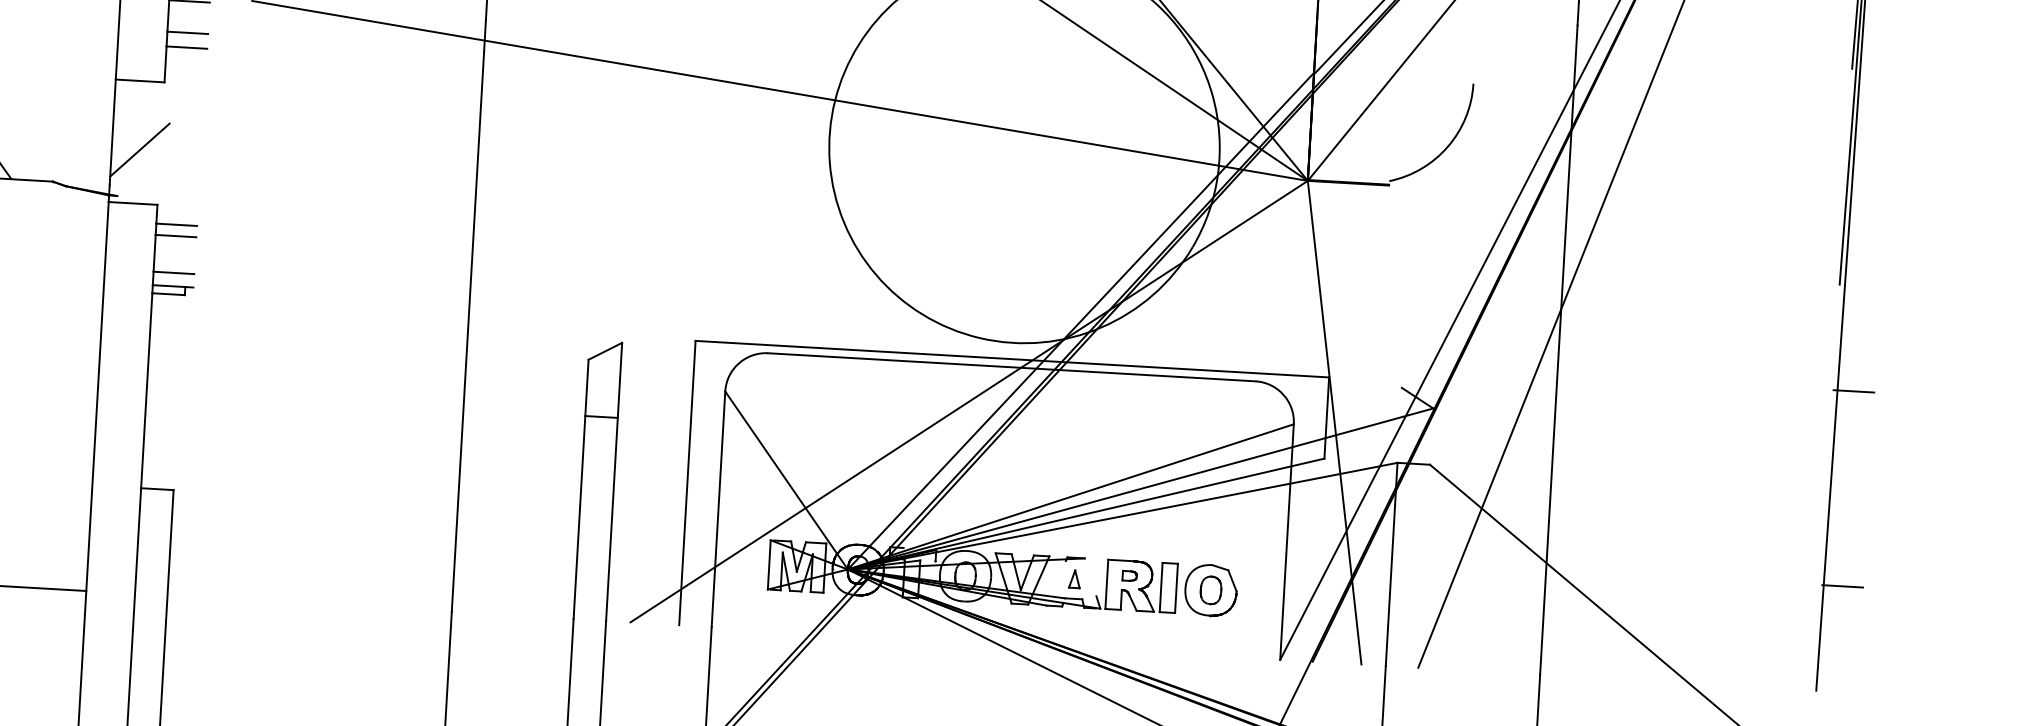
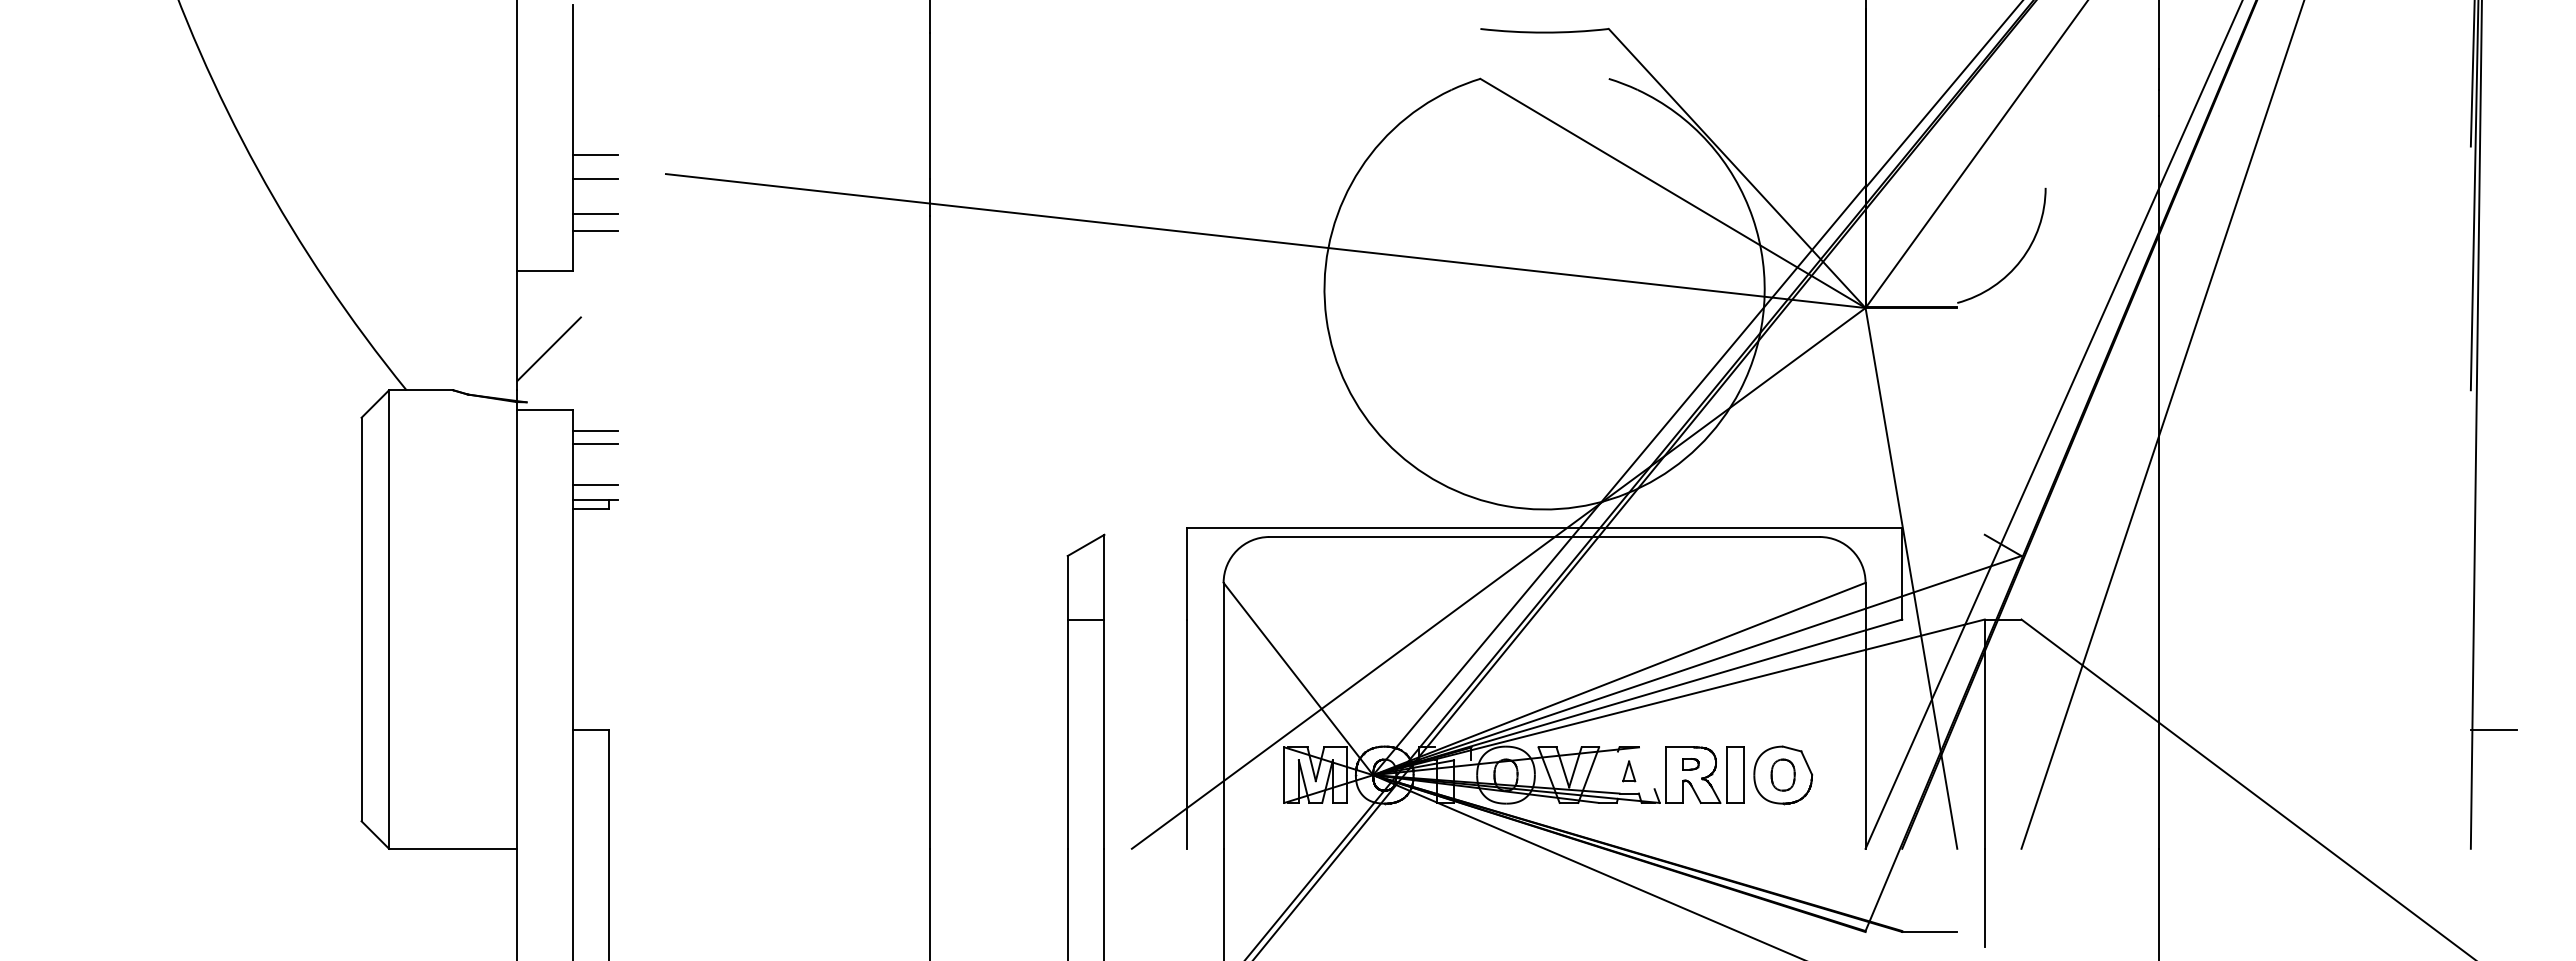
line: (1853, 391) -> (2493, 509), removed

